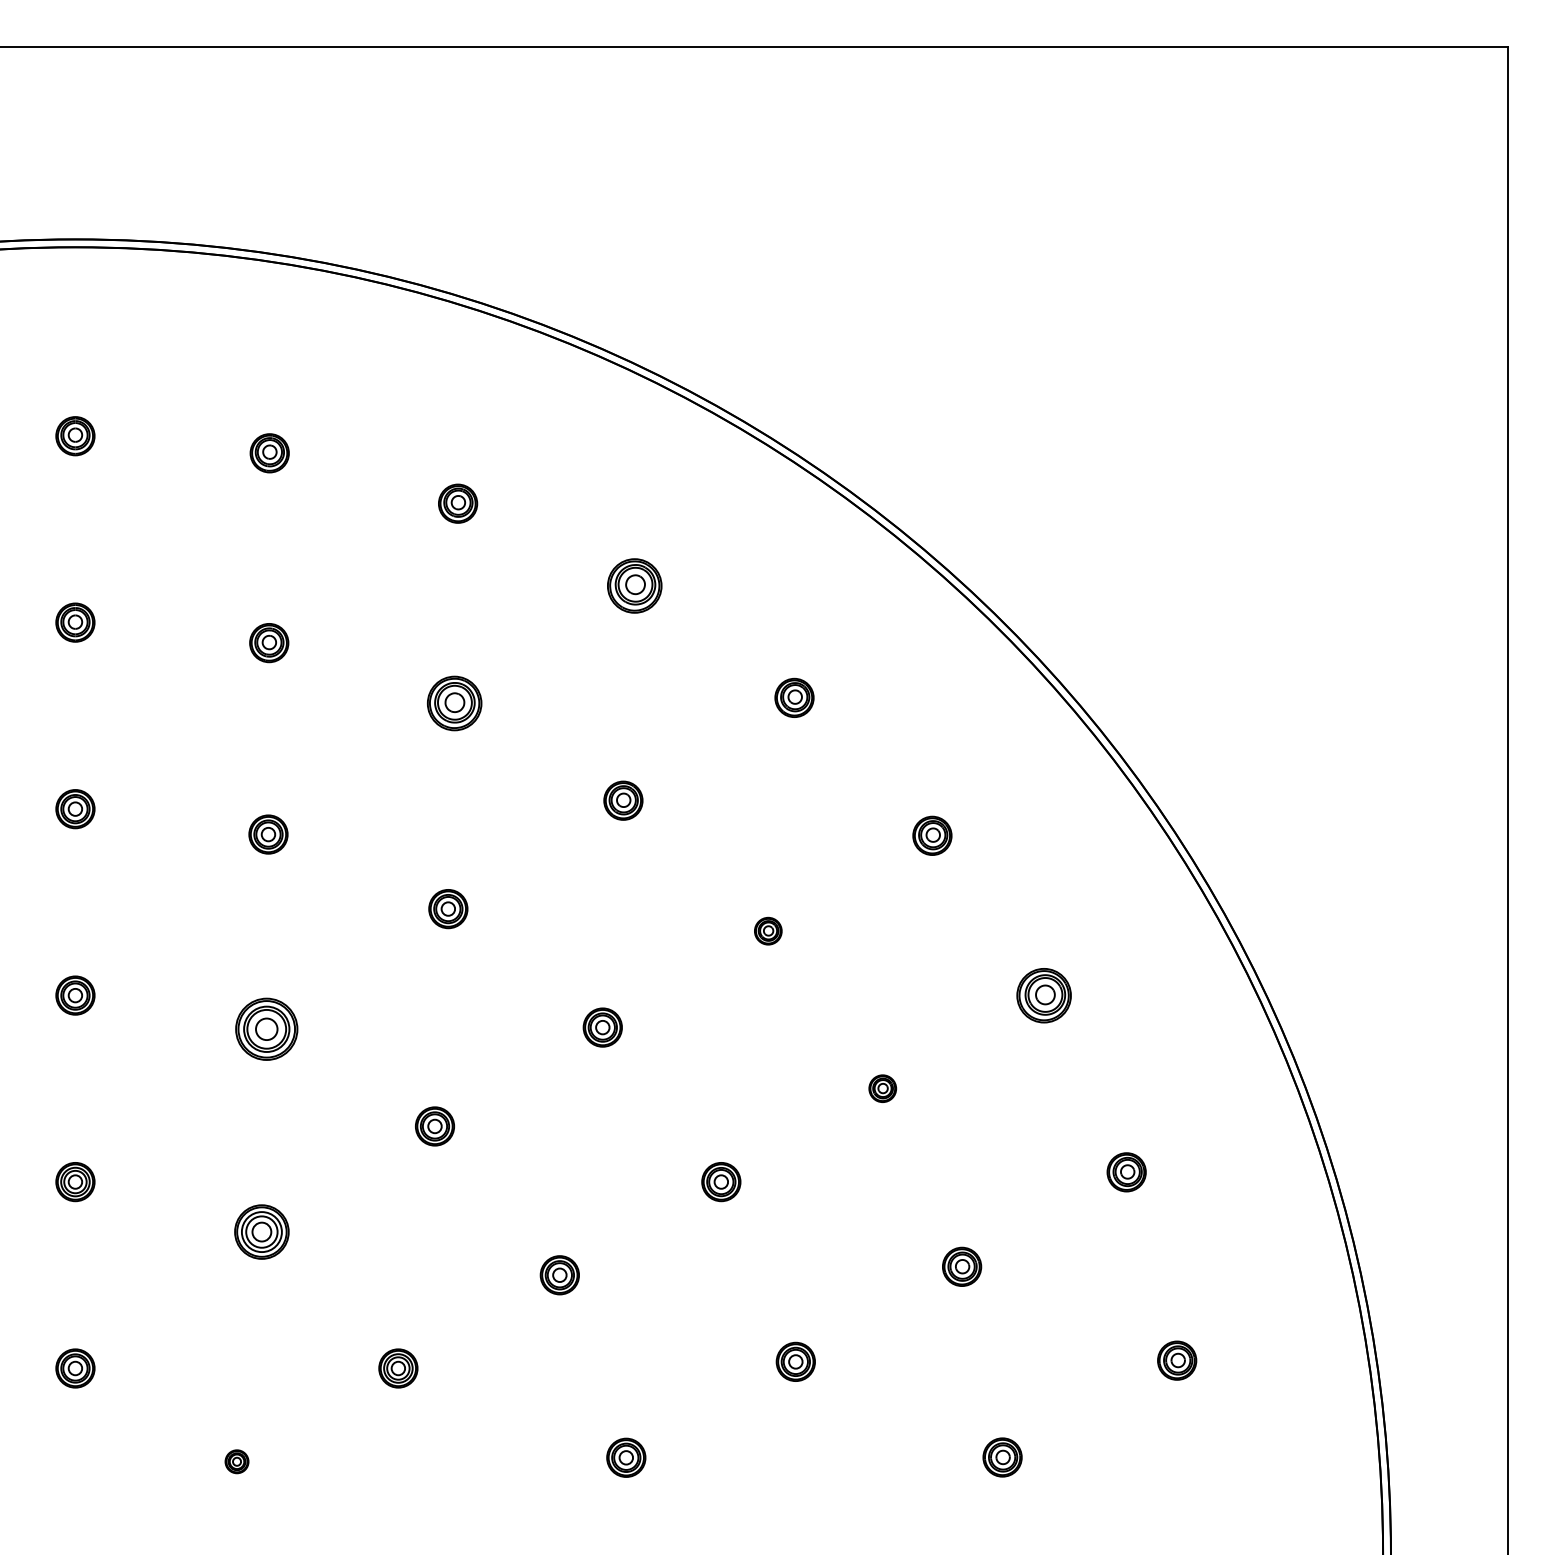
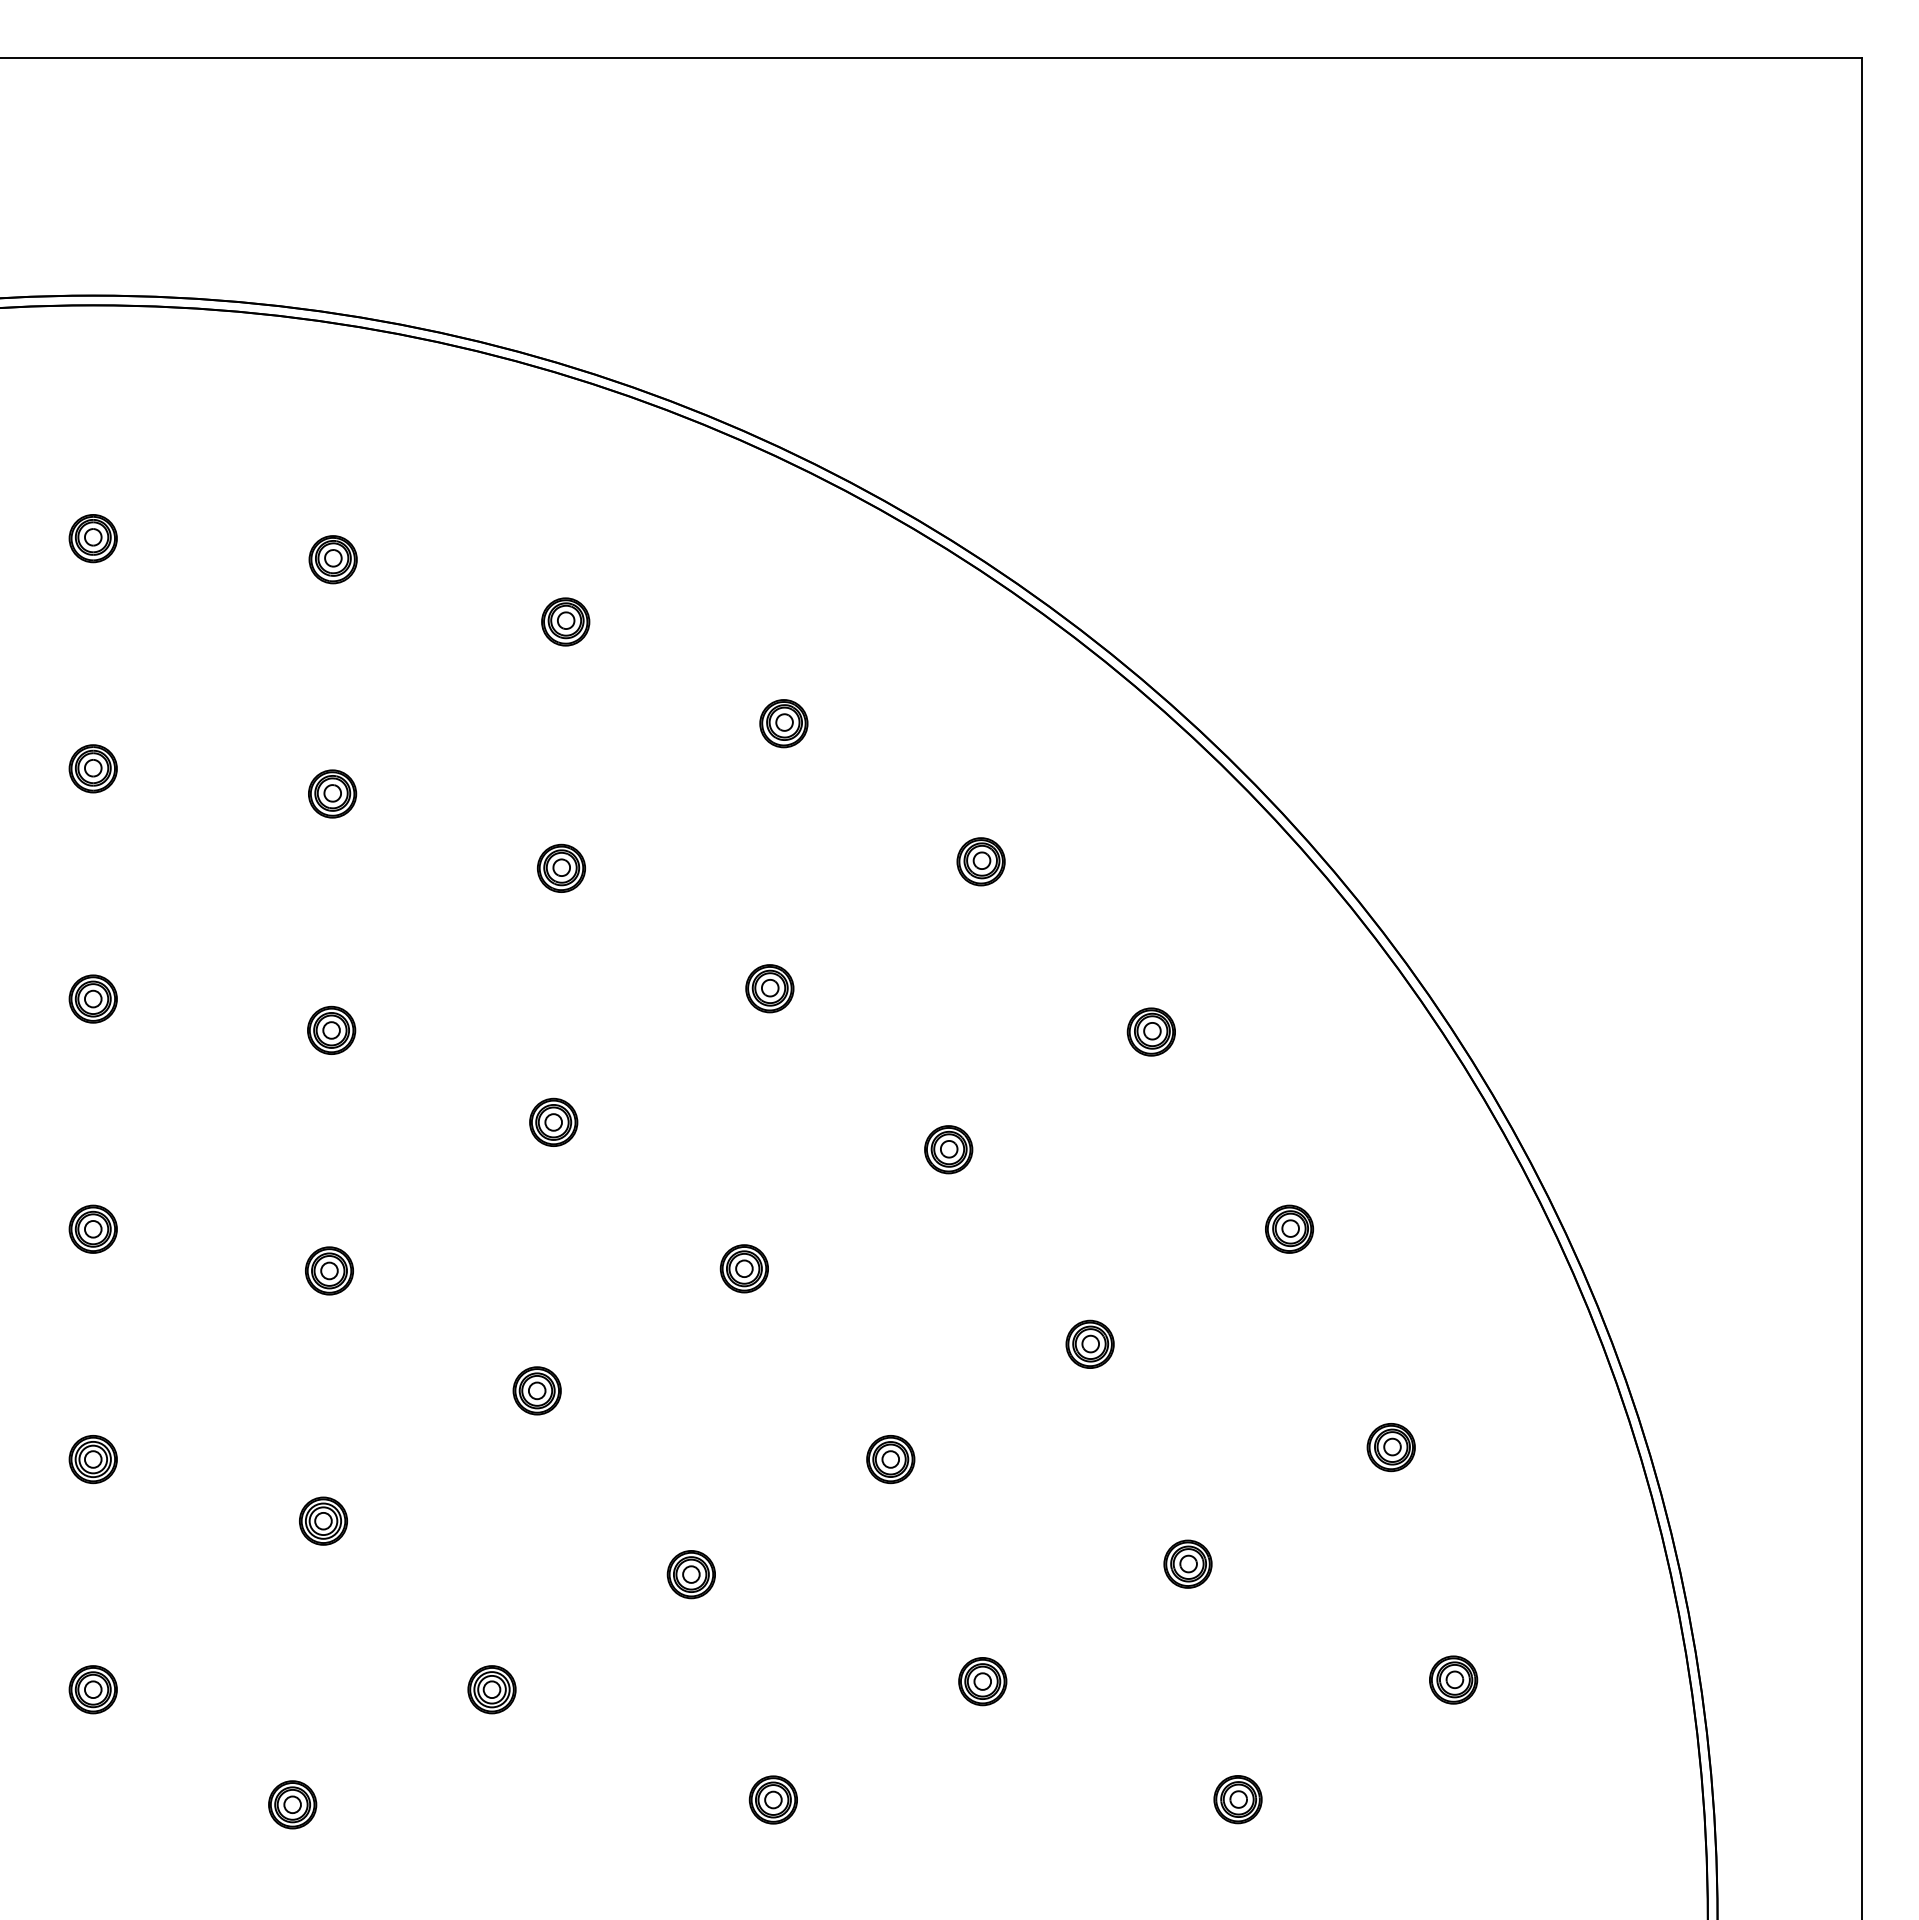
part: (634, 585) -> (783, 723), size x0.71
part: (454, 702) -> (561, 867), size x0.71
part: (768, 930) -> (948, 1149), size x1.43
part: (1044, 994) -> (1289, 1228), size x0.71
part: (266, 1028) -> (329, 1270), size x0.62
part: (882, 1088) -> (1089, 1343), size x1.43
part: (261, 1231) -> (323, 1520), size x0.71
part: (236, 1461) -> (292, 1804), size x1.67

